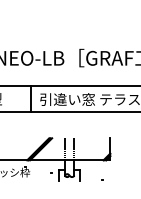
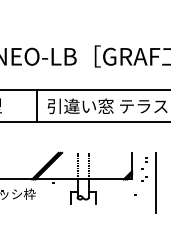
line: (129, 162) -> (155, 182), added
part: (104, 174) -> (144, 163), moved

